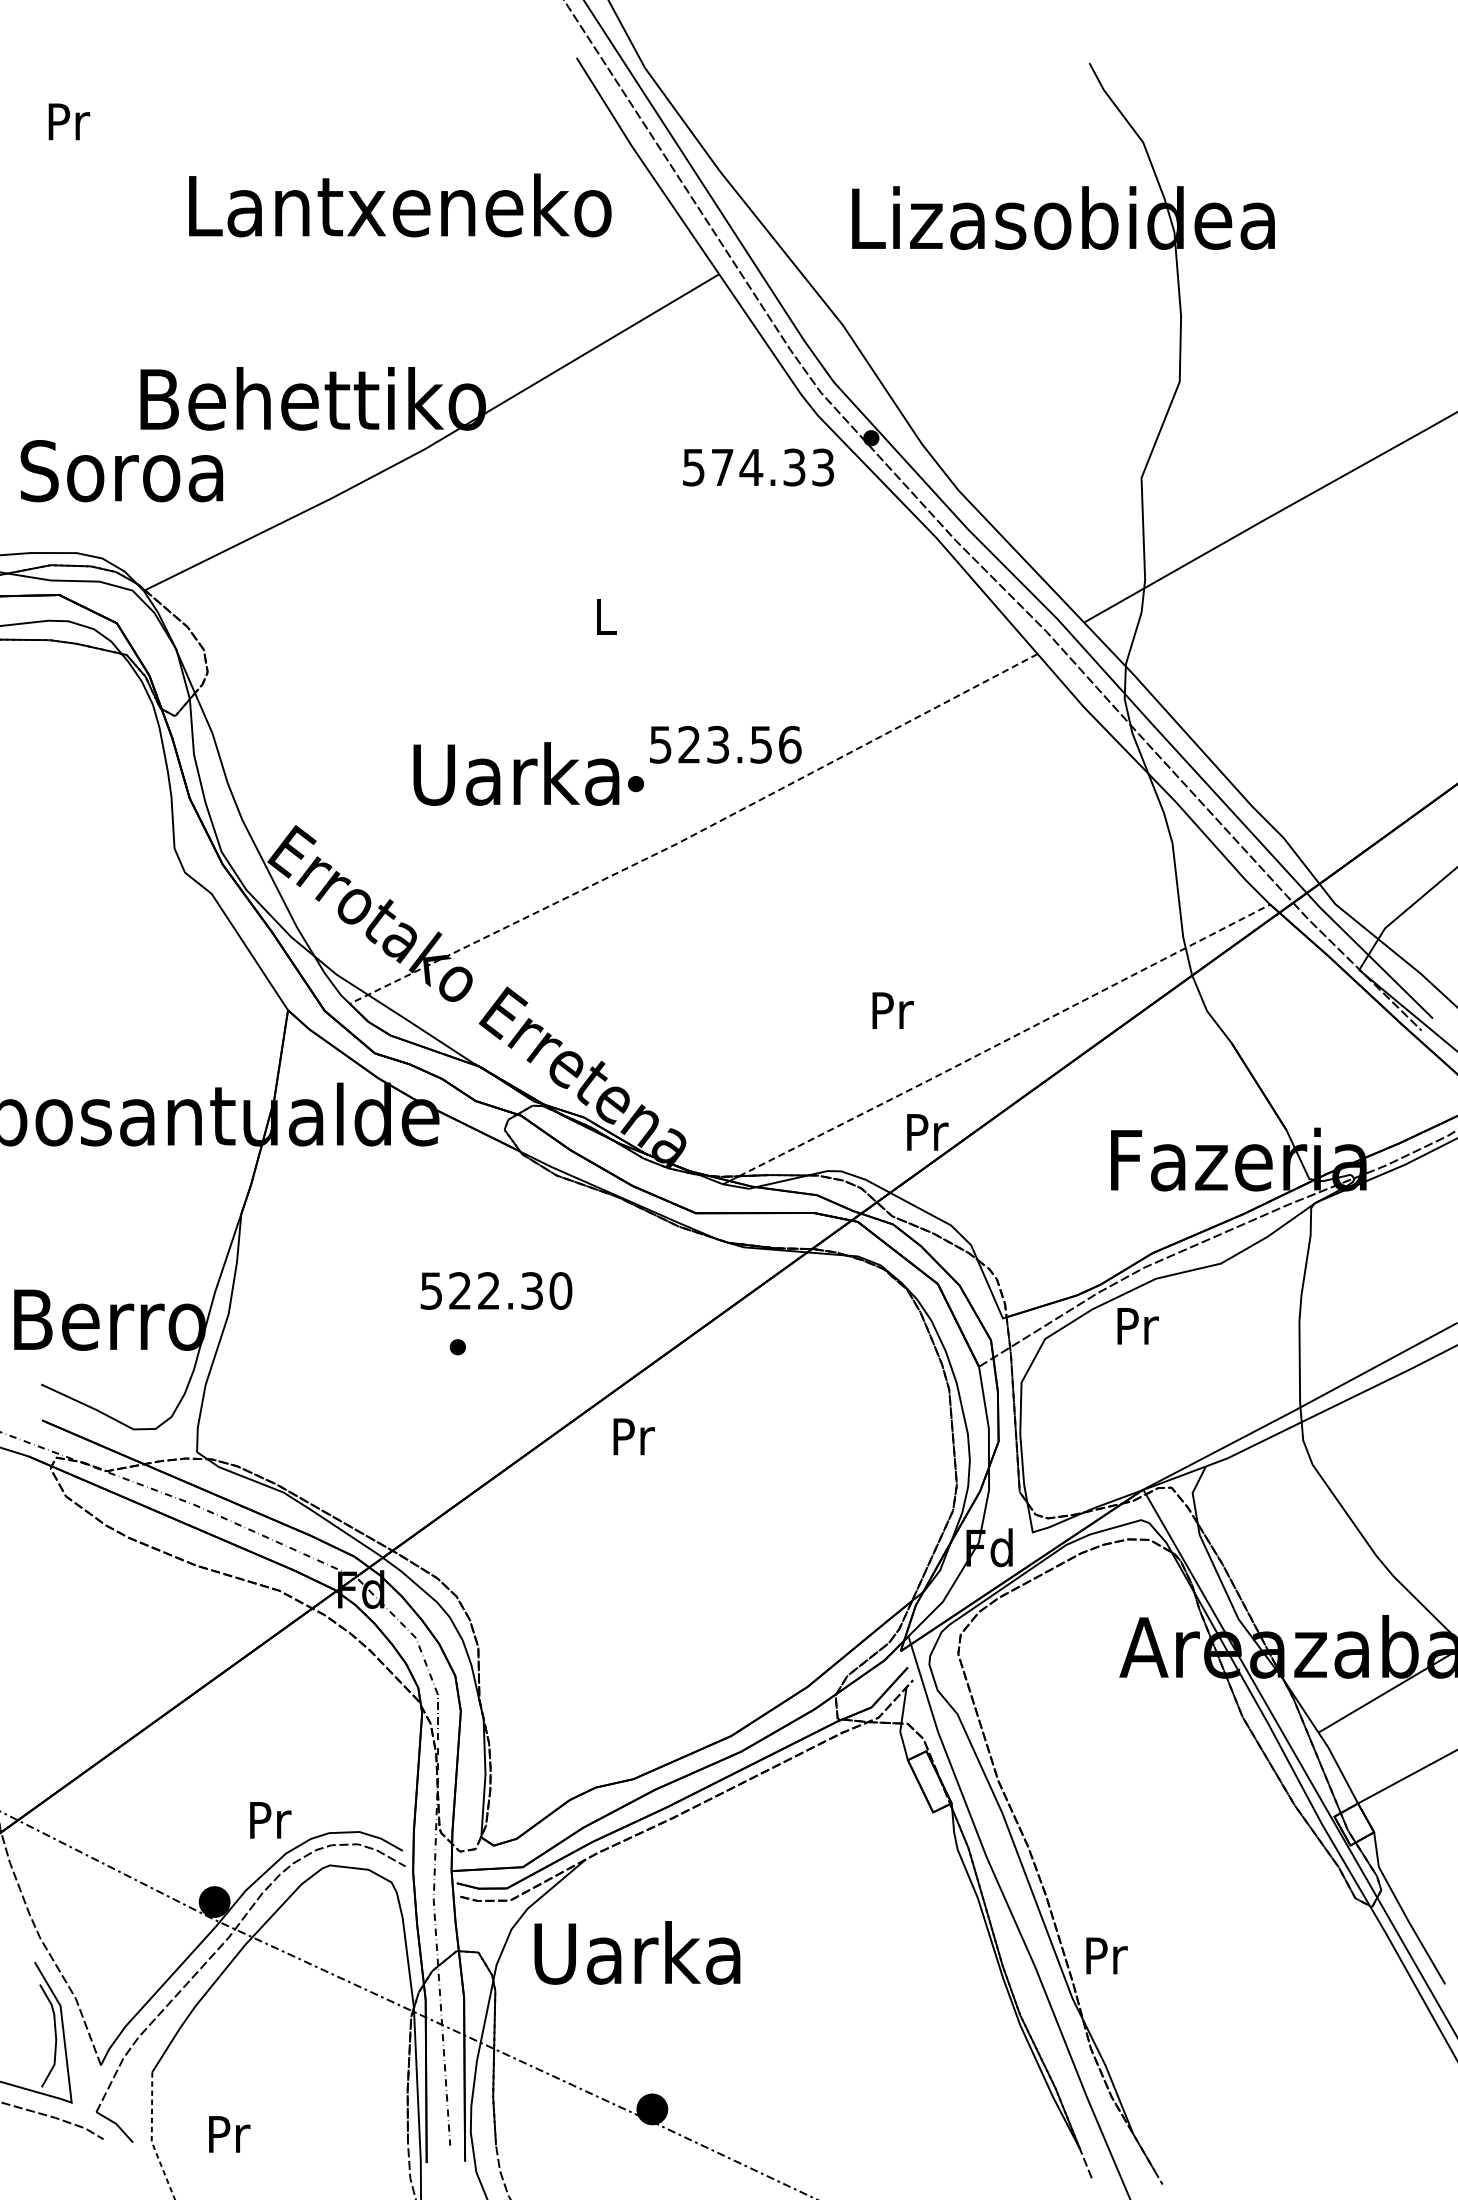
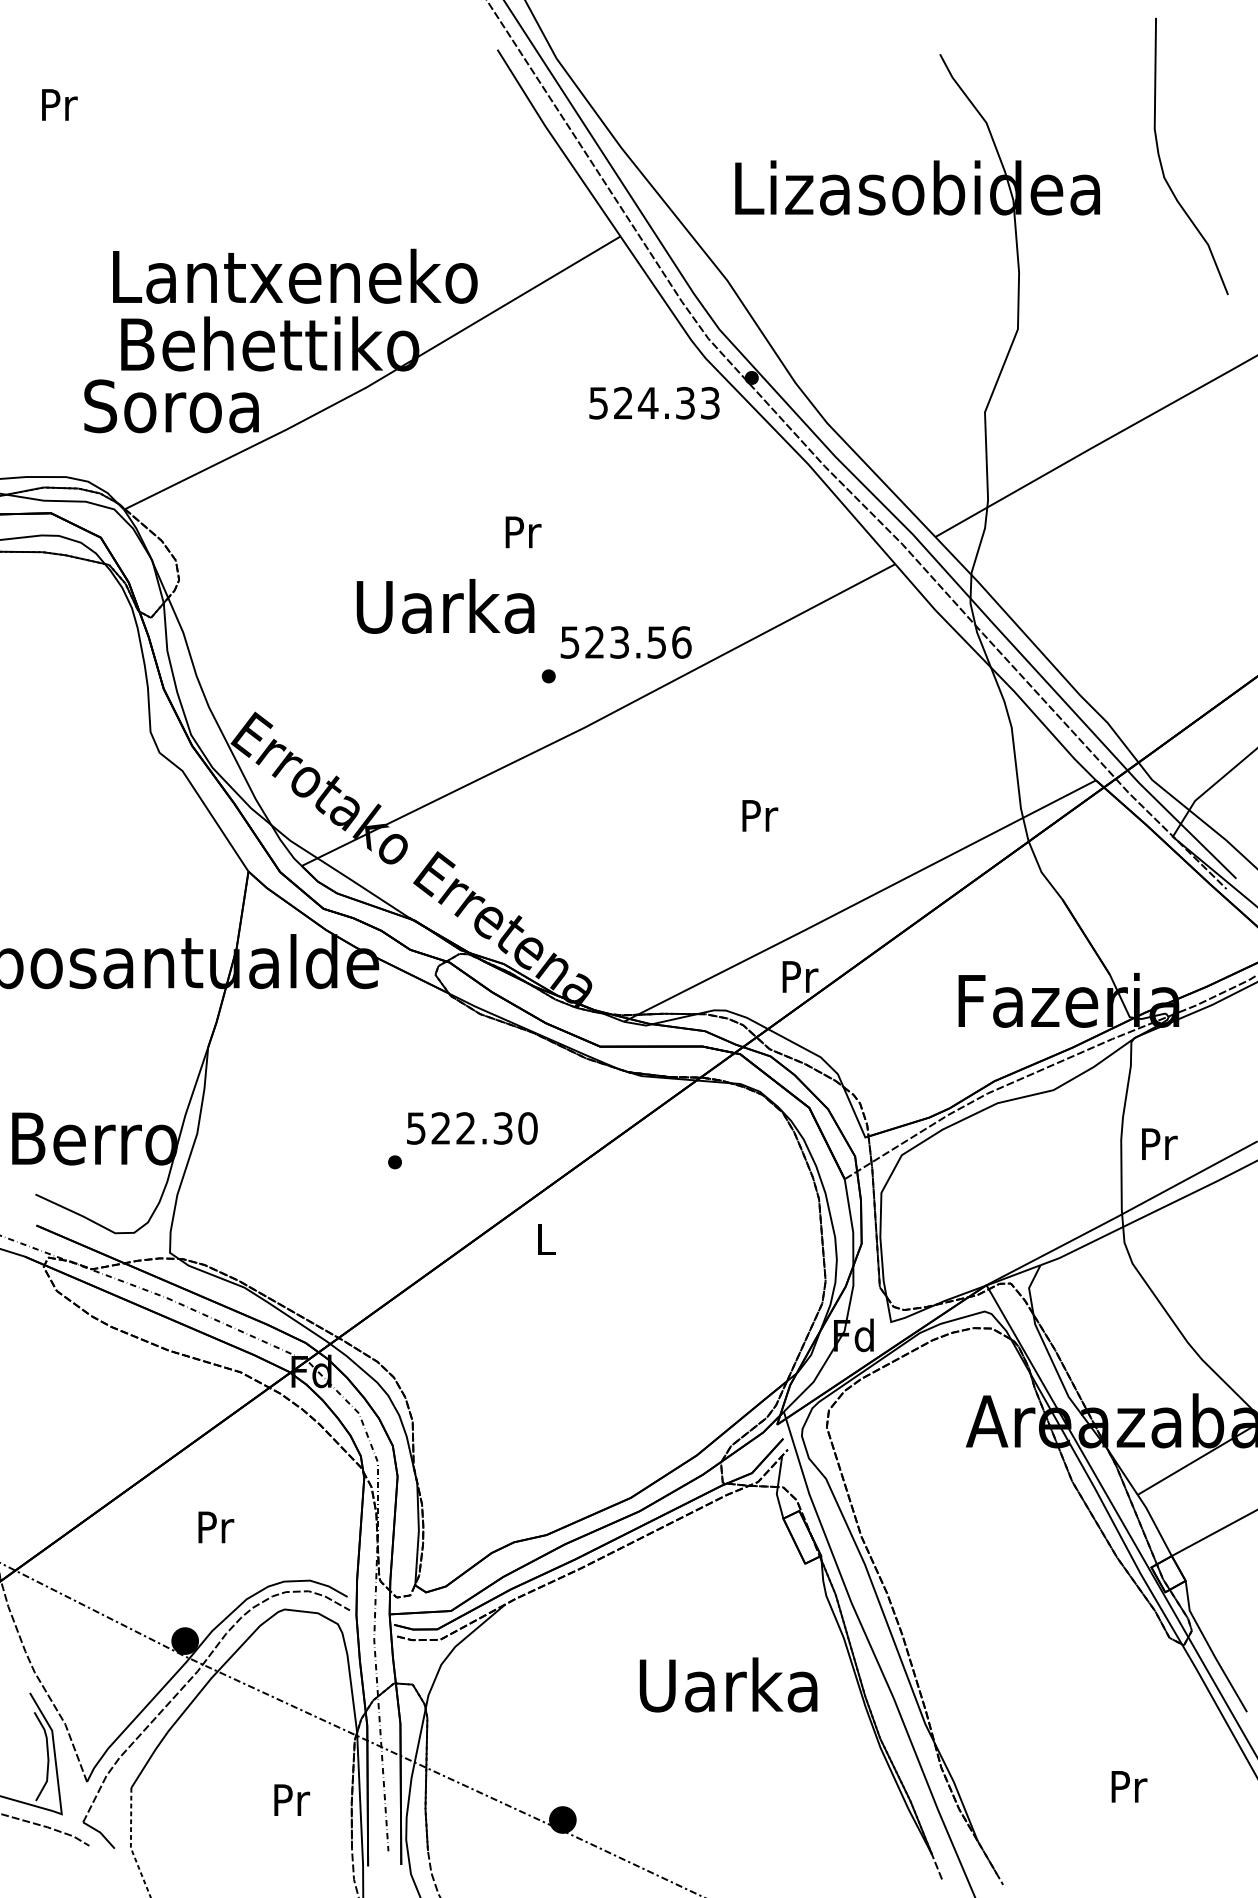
curve: (1346, 189) -> (1161, 163), added
text: (400, 205) -> (295, 276), moved
text: (722, 466) -> (623, 402), 574.33 -> 524.33
text: (121, 471) -> (171, 406), moved
text: (606, 616) -> (523, 531), L -> Pr
text: (516, 773) -> (445, 605), moved
line: (695, 833) -> (600, 719), dashed -> solid
text: (892, 1010) -> (759, 815), moved
line: (1005, 1041) -> (867, 898), dashed -> solid
text: (496, 1290) -> (472, 1128), moved
text: (1137, 1326) -> (1159, 1144), moved
text: (633, 1436) -> (546, 1239), Pr -> L
text: (270, 1820) -> (216, 1527), moved
text: (637, 1952) -> (728, 1684), moved
text: (1106, 1955) -> (1129, 1786), moved
text: (229, 2134) -> (292, 1800), moved

